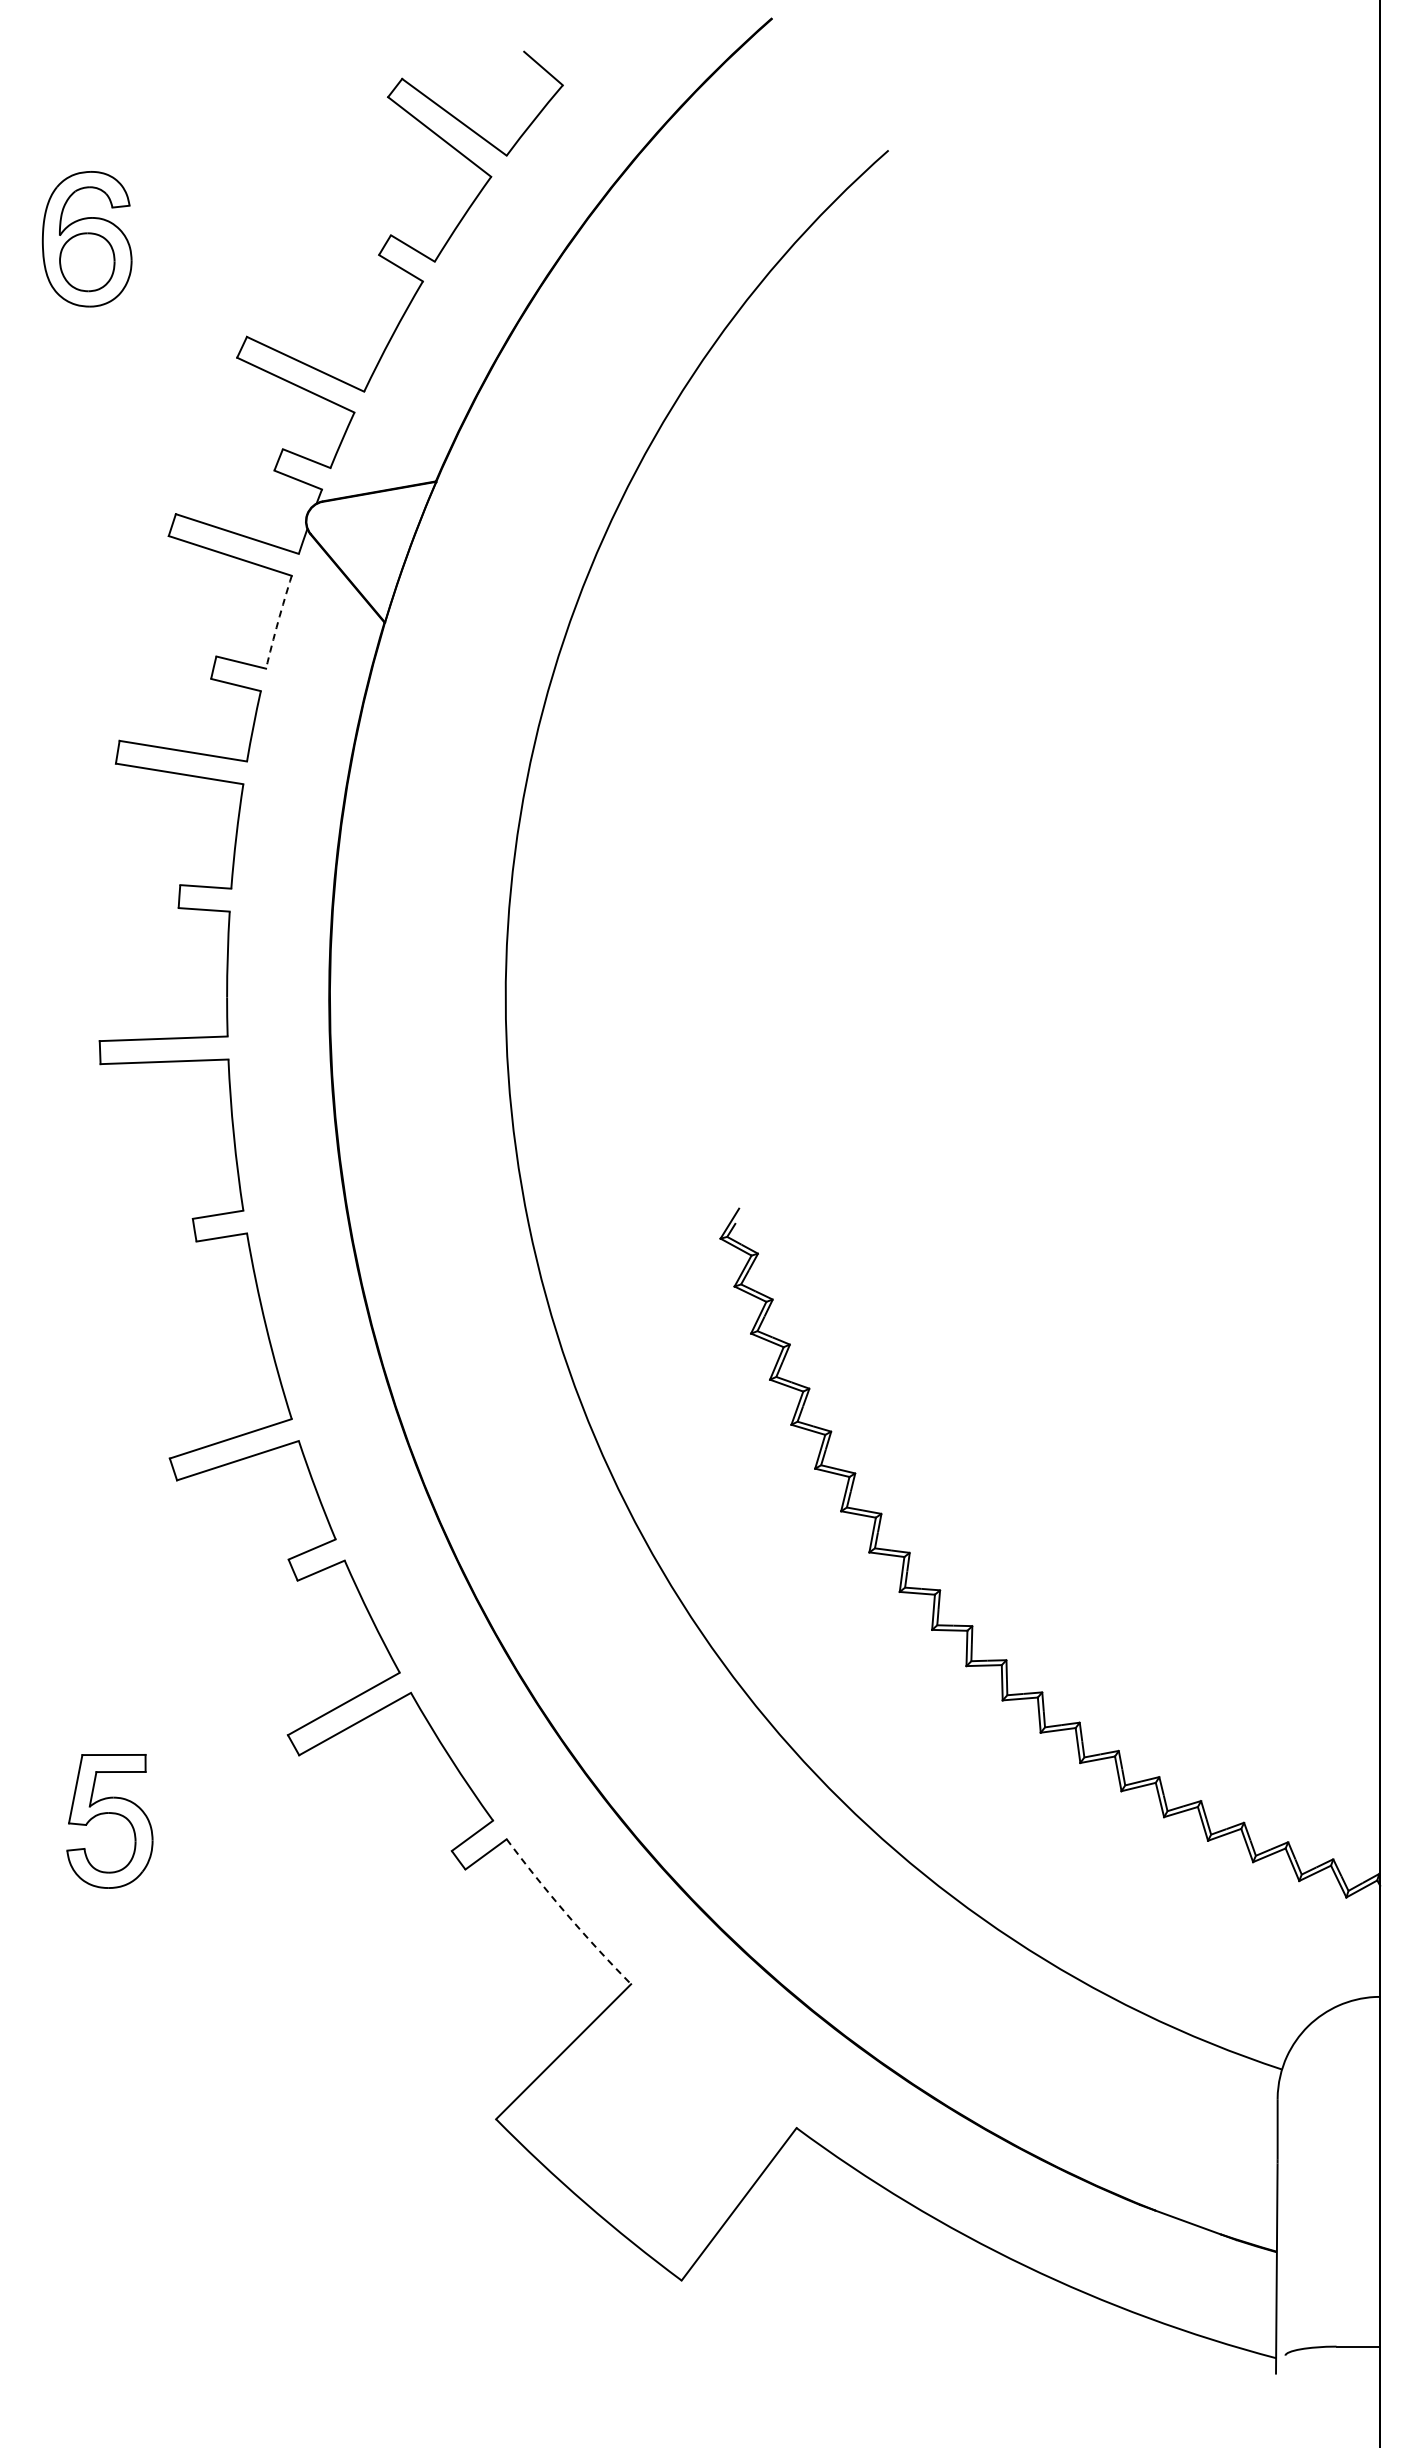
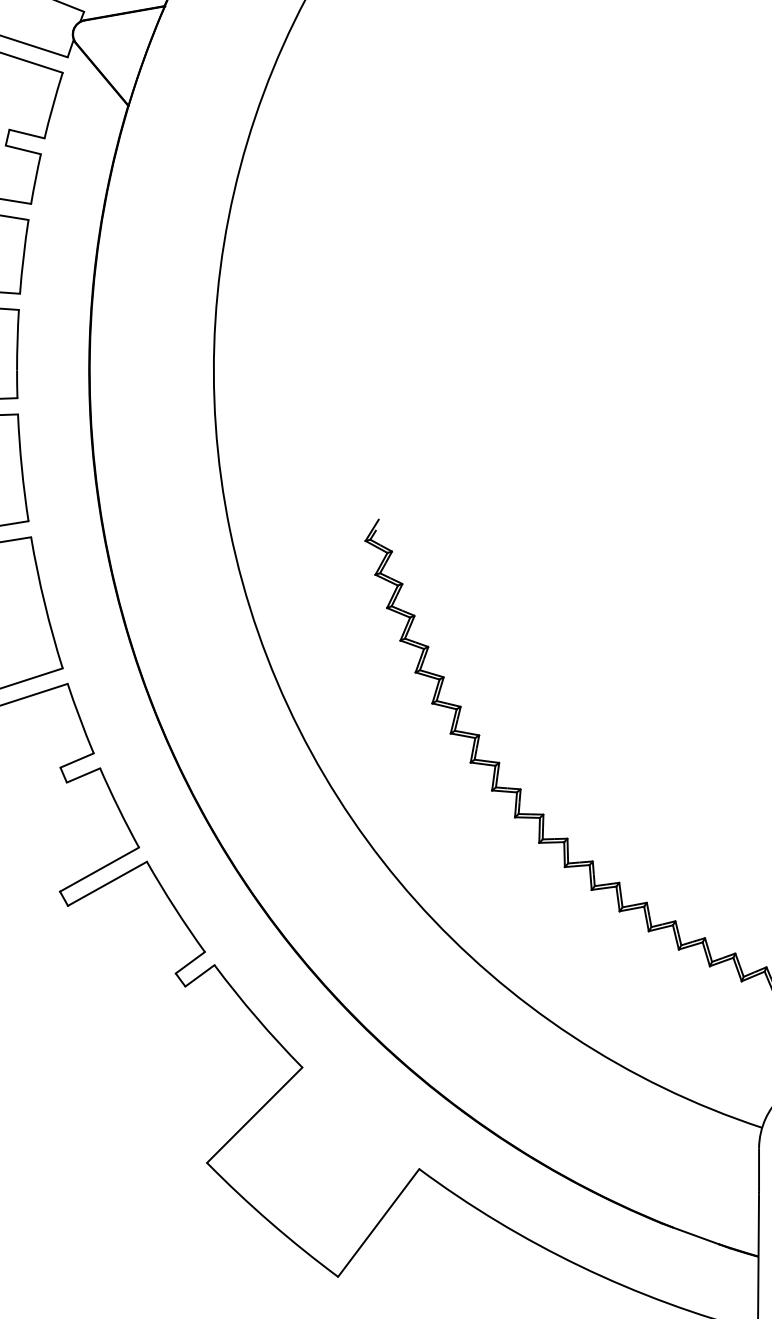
arc: (278, 622) -> (53, 105), dashed -> solid
arc: (566, 1913) -> (256, 1017), dashed -> solid

